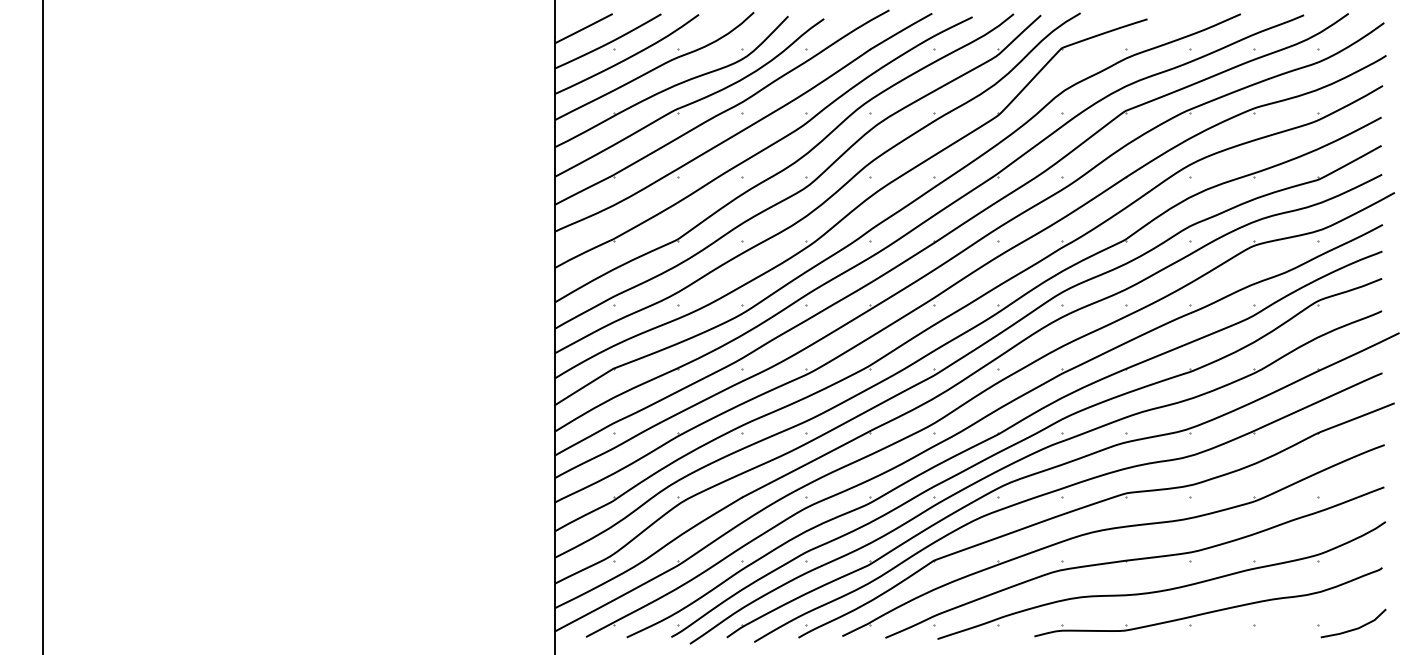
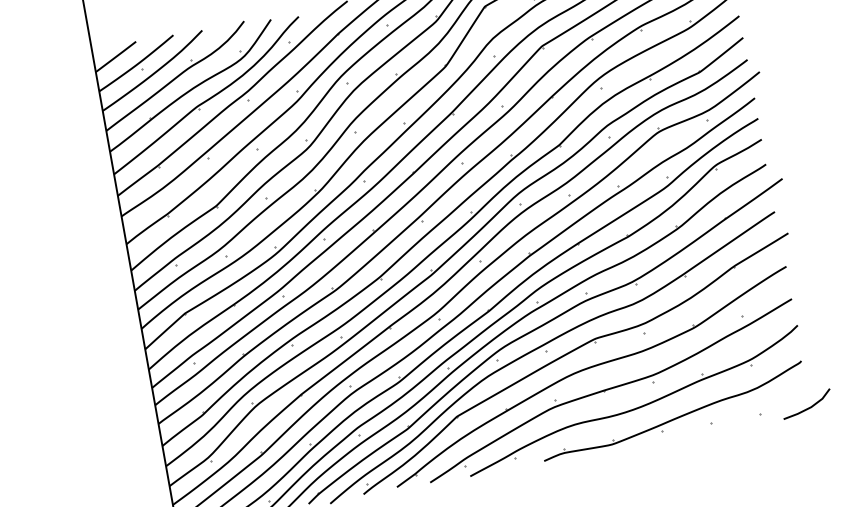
line: (1353, 628) -> (807, 407), moved

